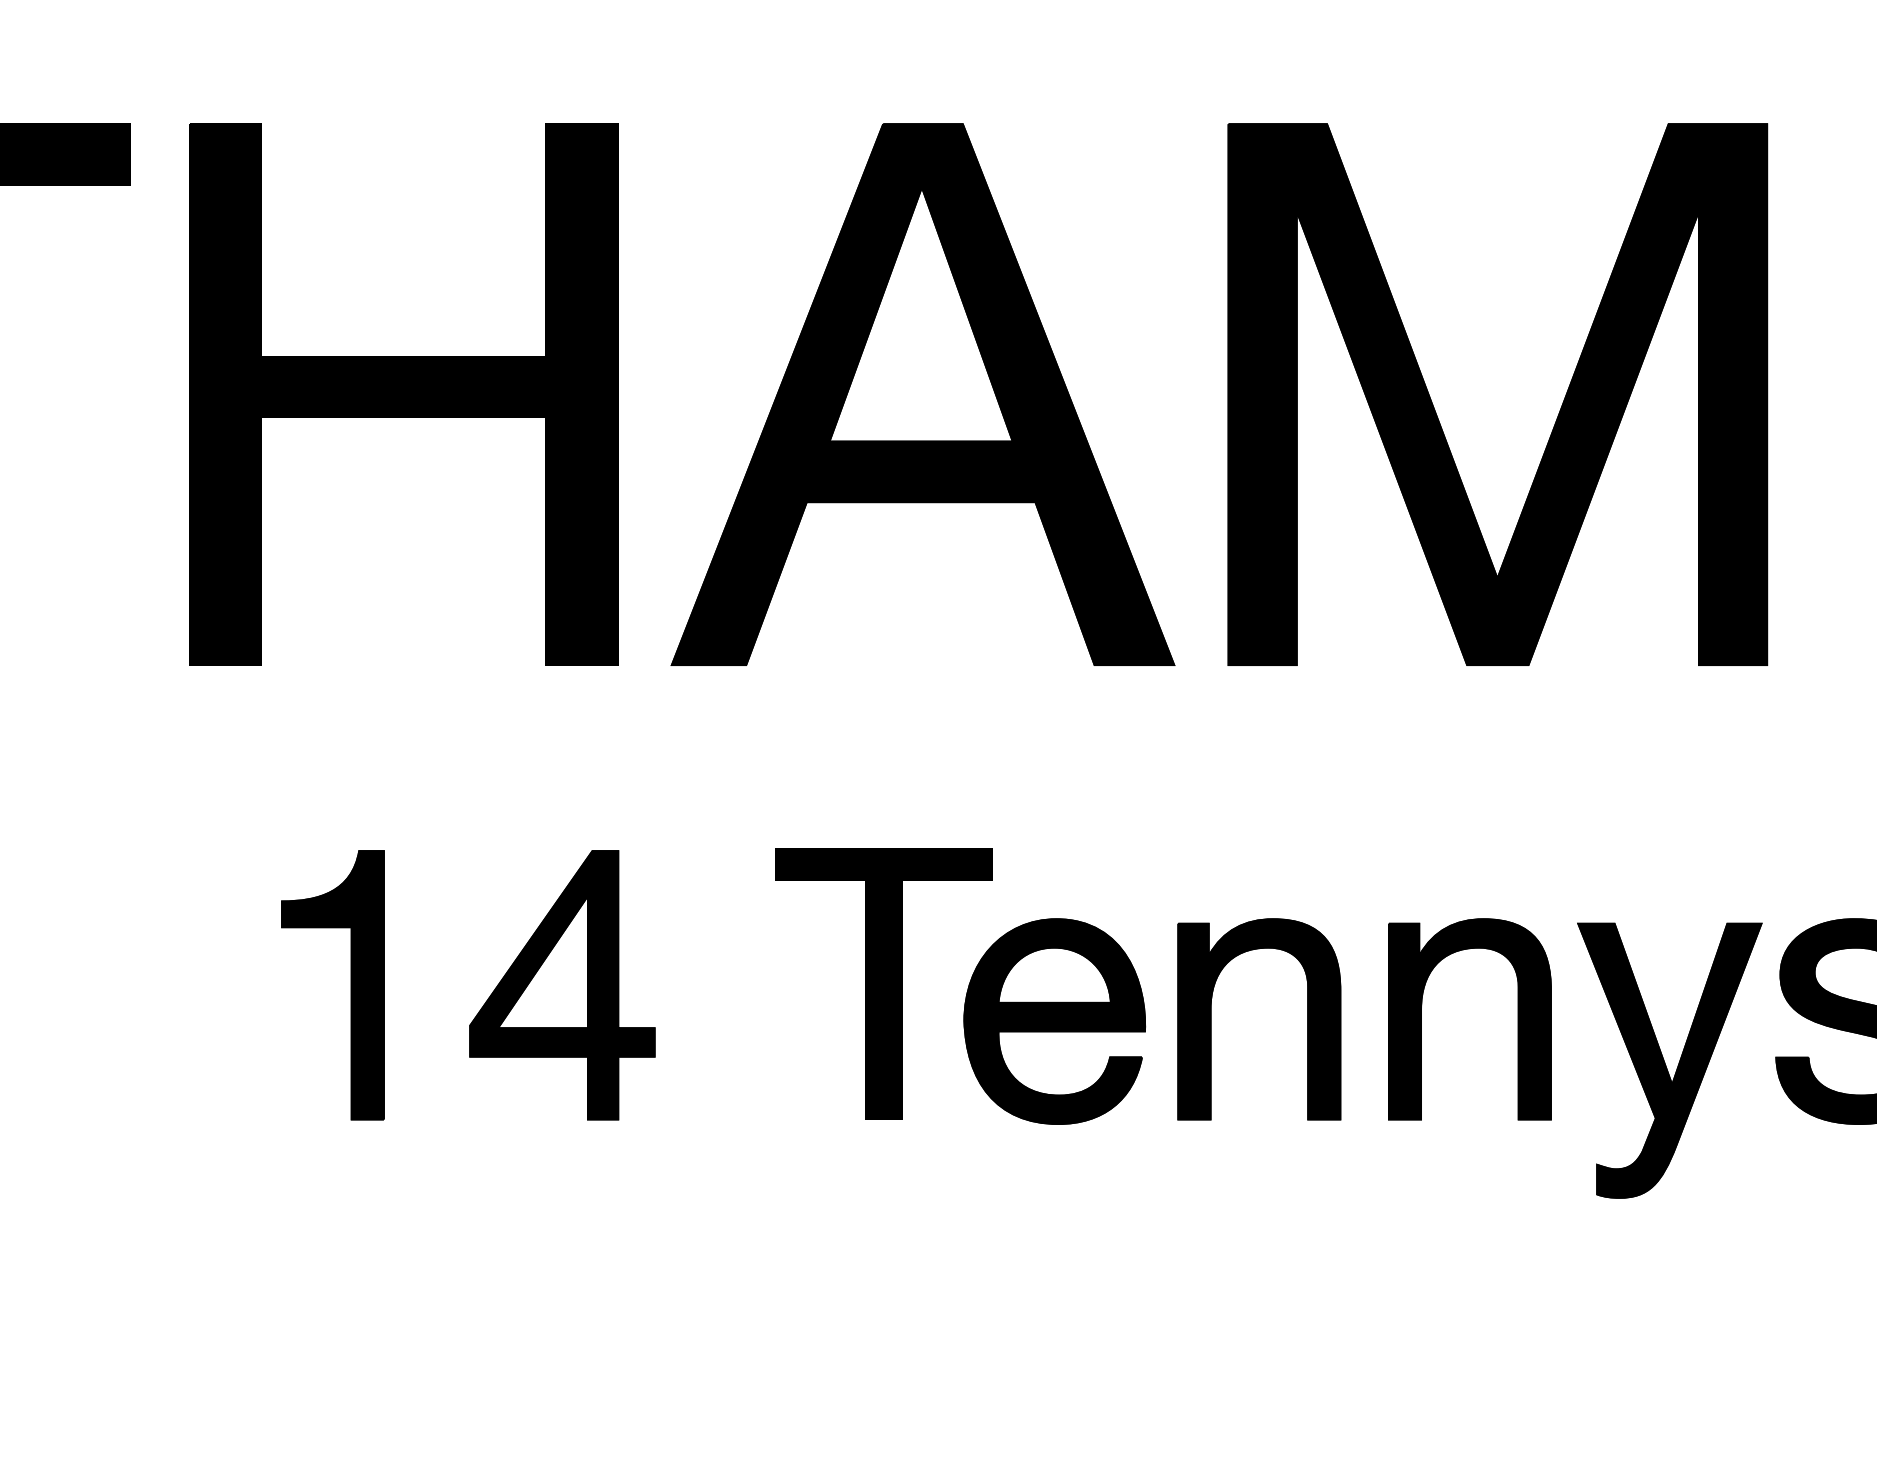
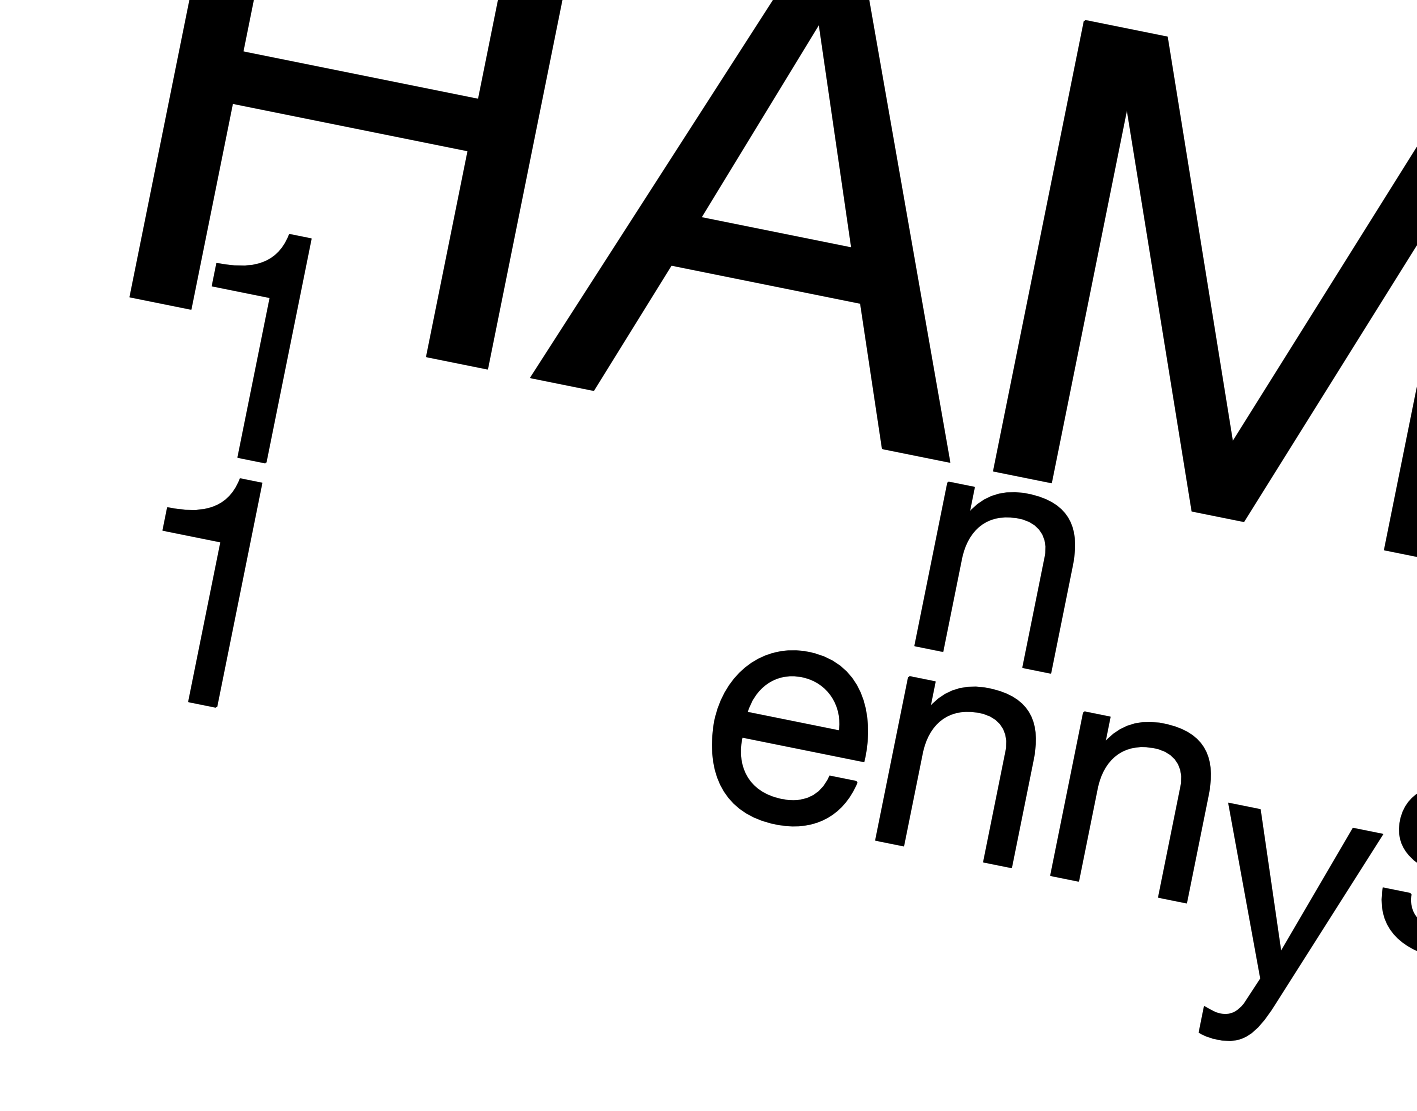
part: (350, 691) -> (260, 345), added
part: (1211, 785) -> (959, 567), added
part: (883, 983) -> (654, 677), removed
part: (562, 985) -> (387, 625), removed
part: (1669, 1060) -> (1282, 932), moved

